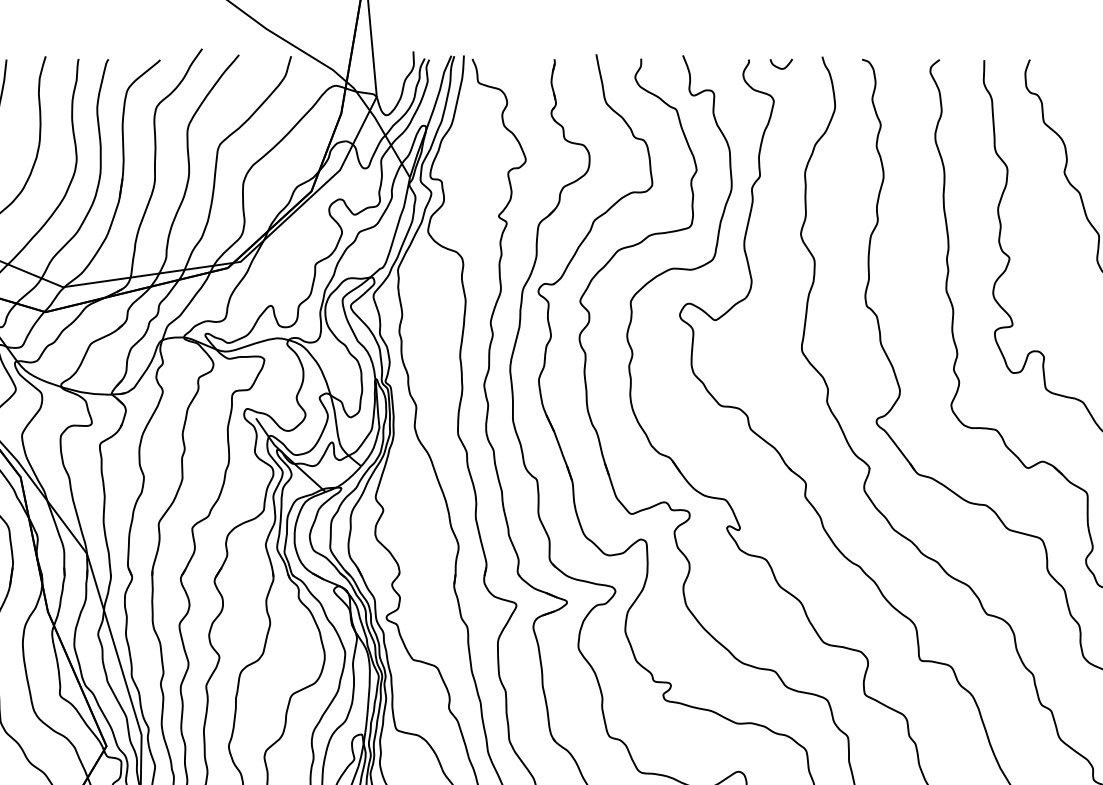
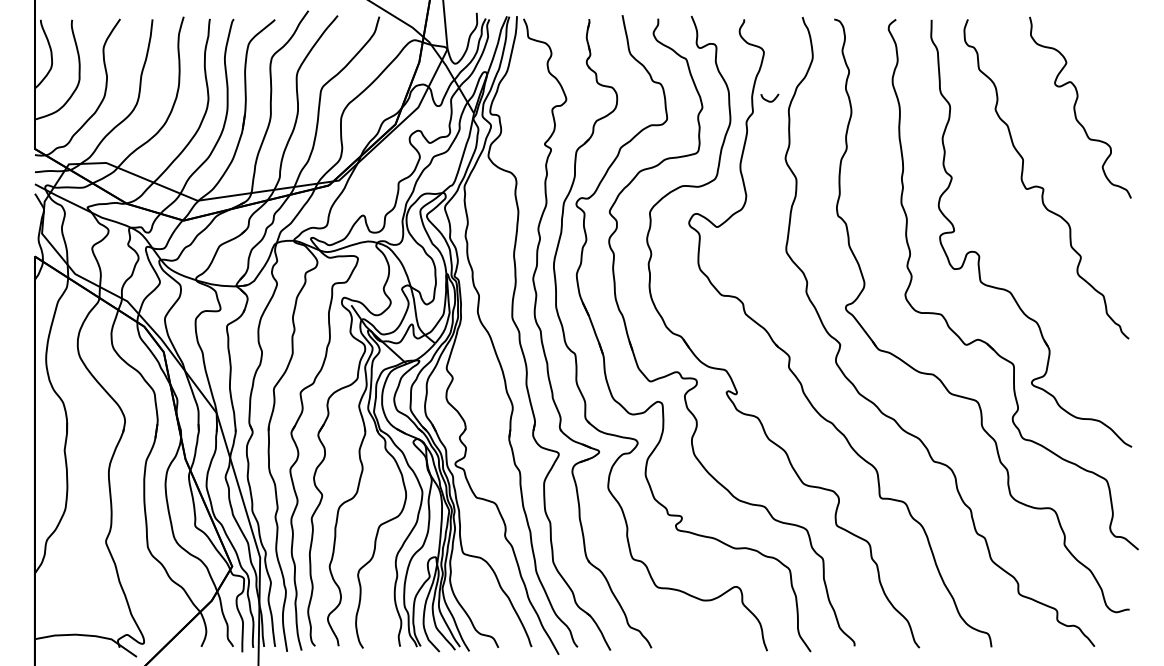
curve: (778, 66) -> (767, 99), moved

